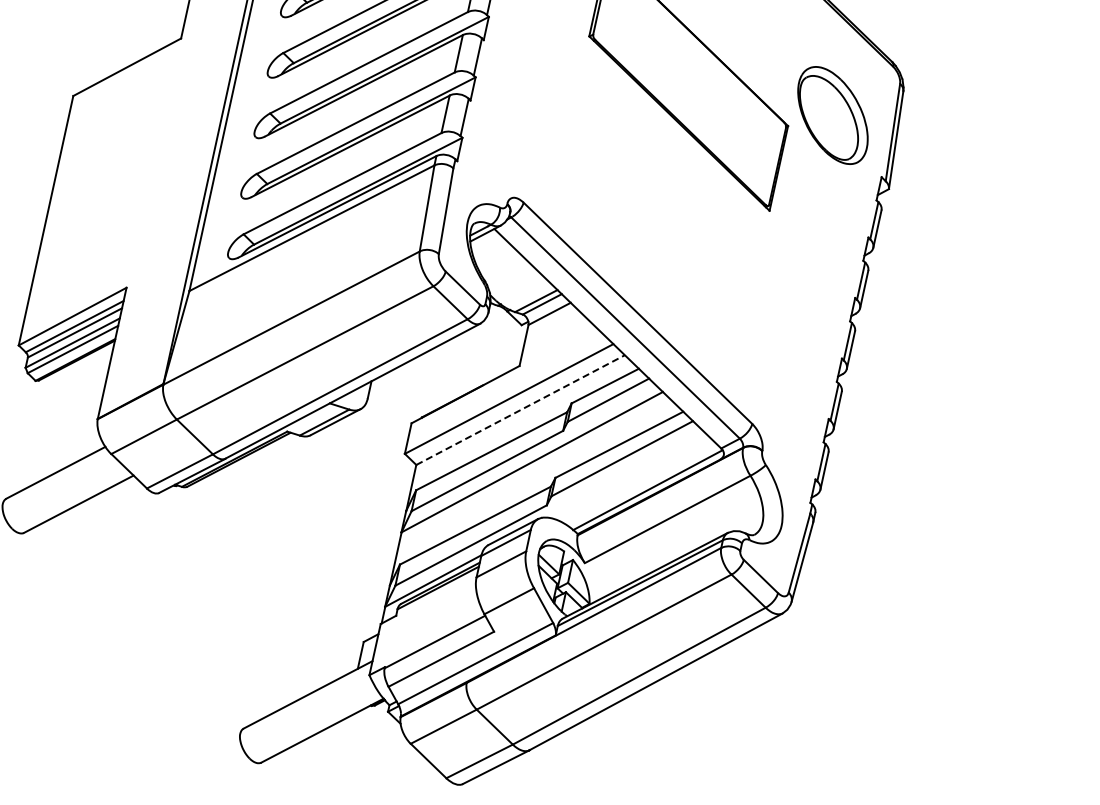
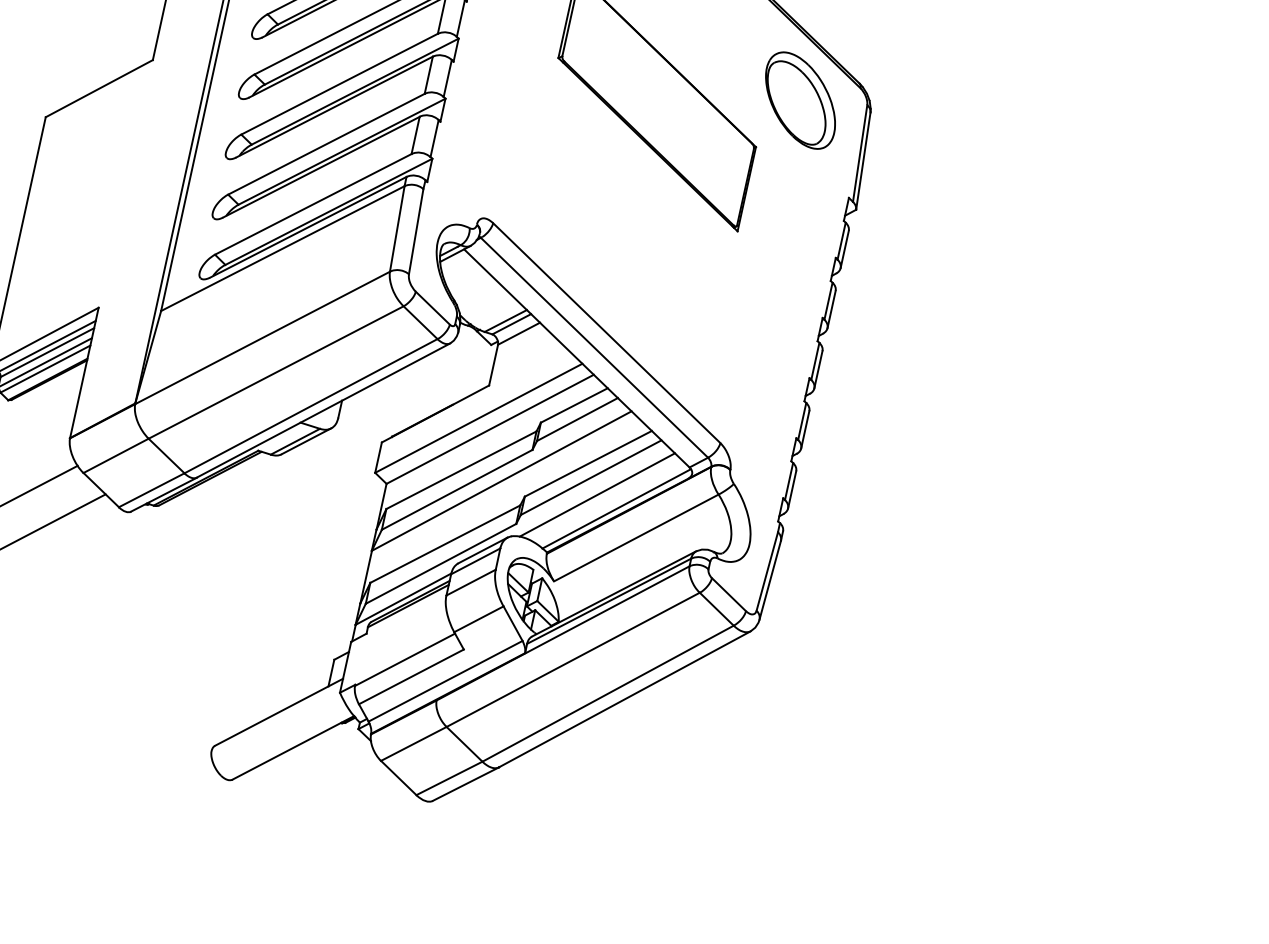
part: (832, 115) -> (800, 100), moved
line: (520, 410) -> (490, 429), dashed -> solid
line: (627, 475) -> (596, 494), added

